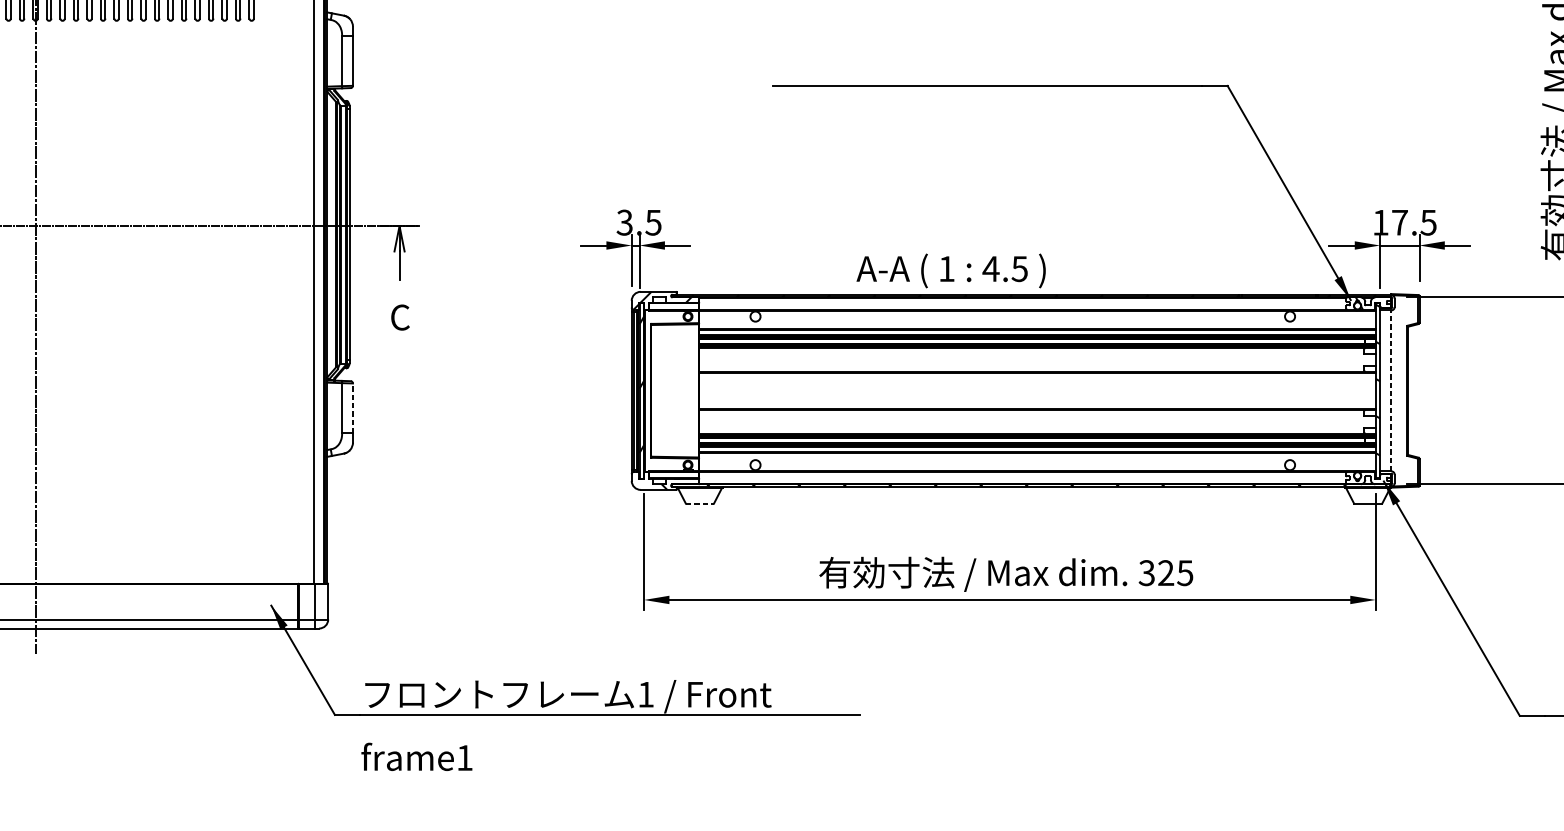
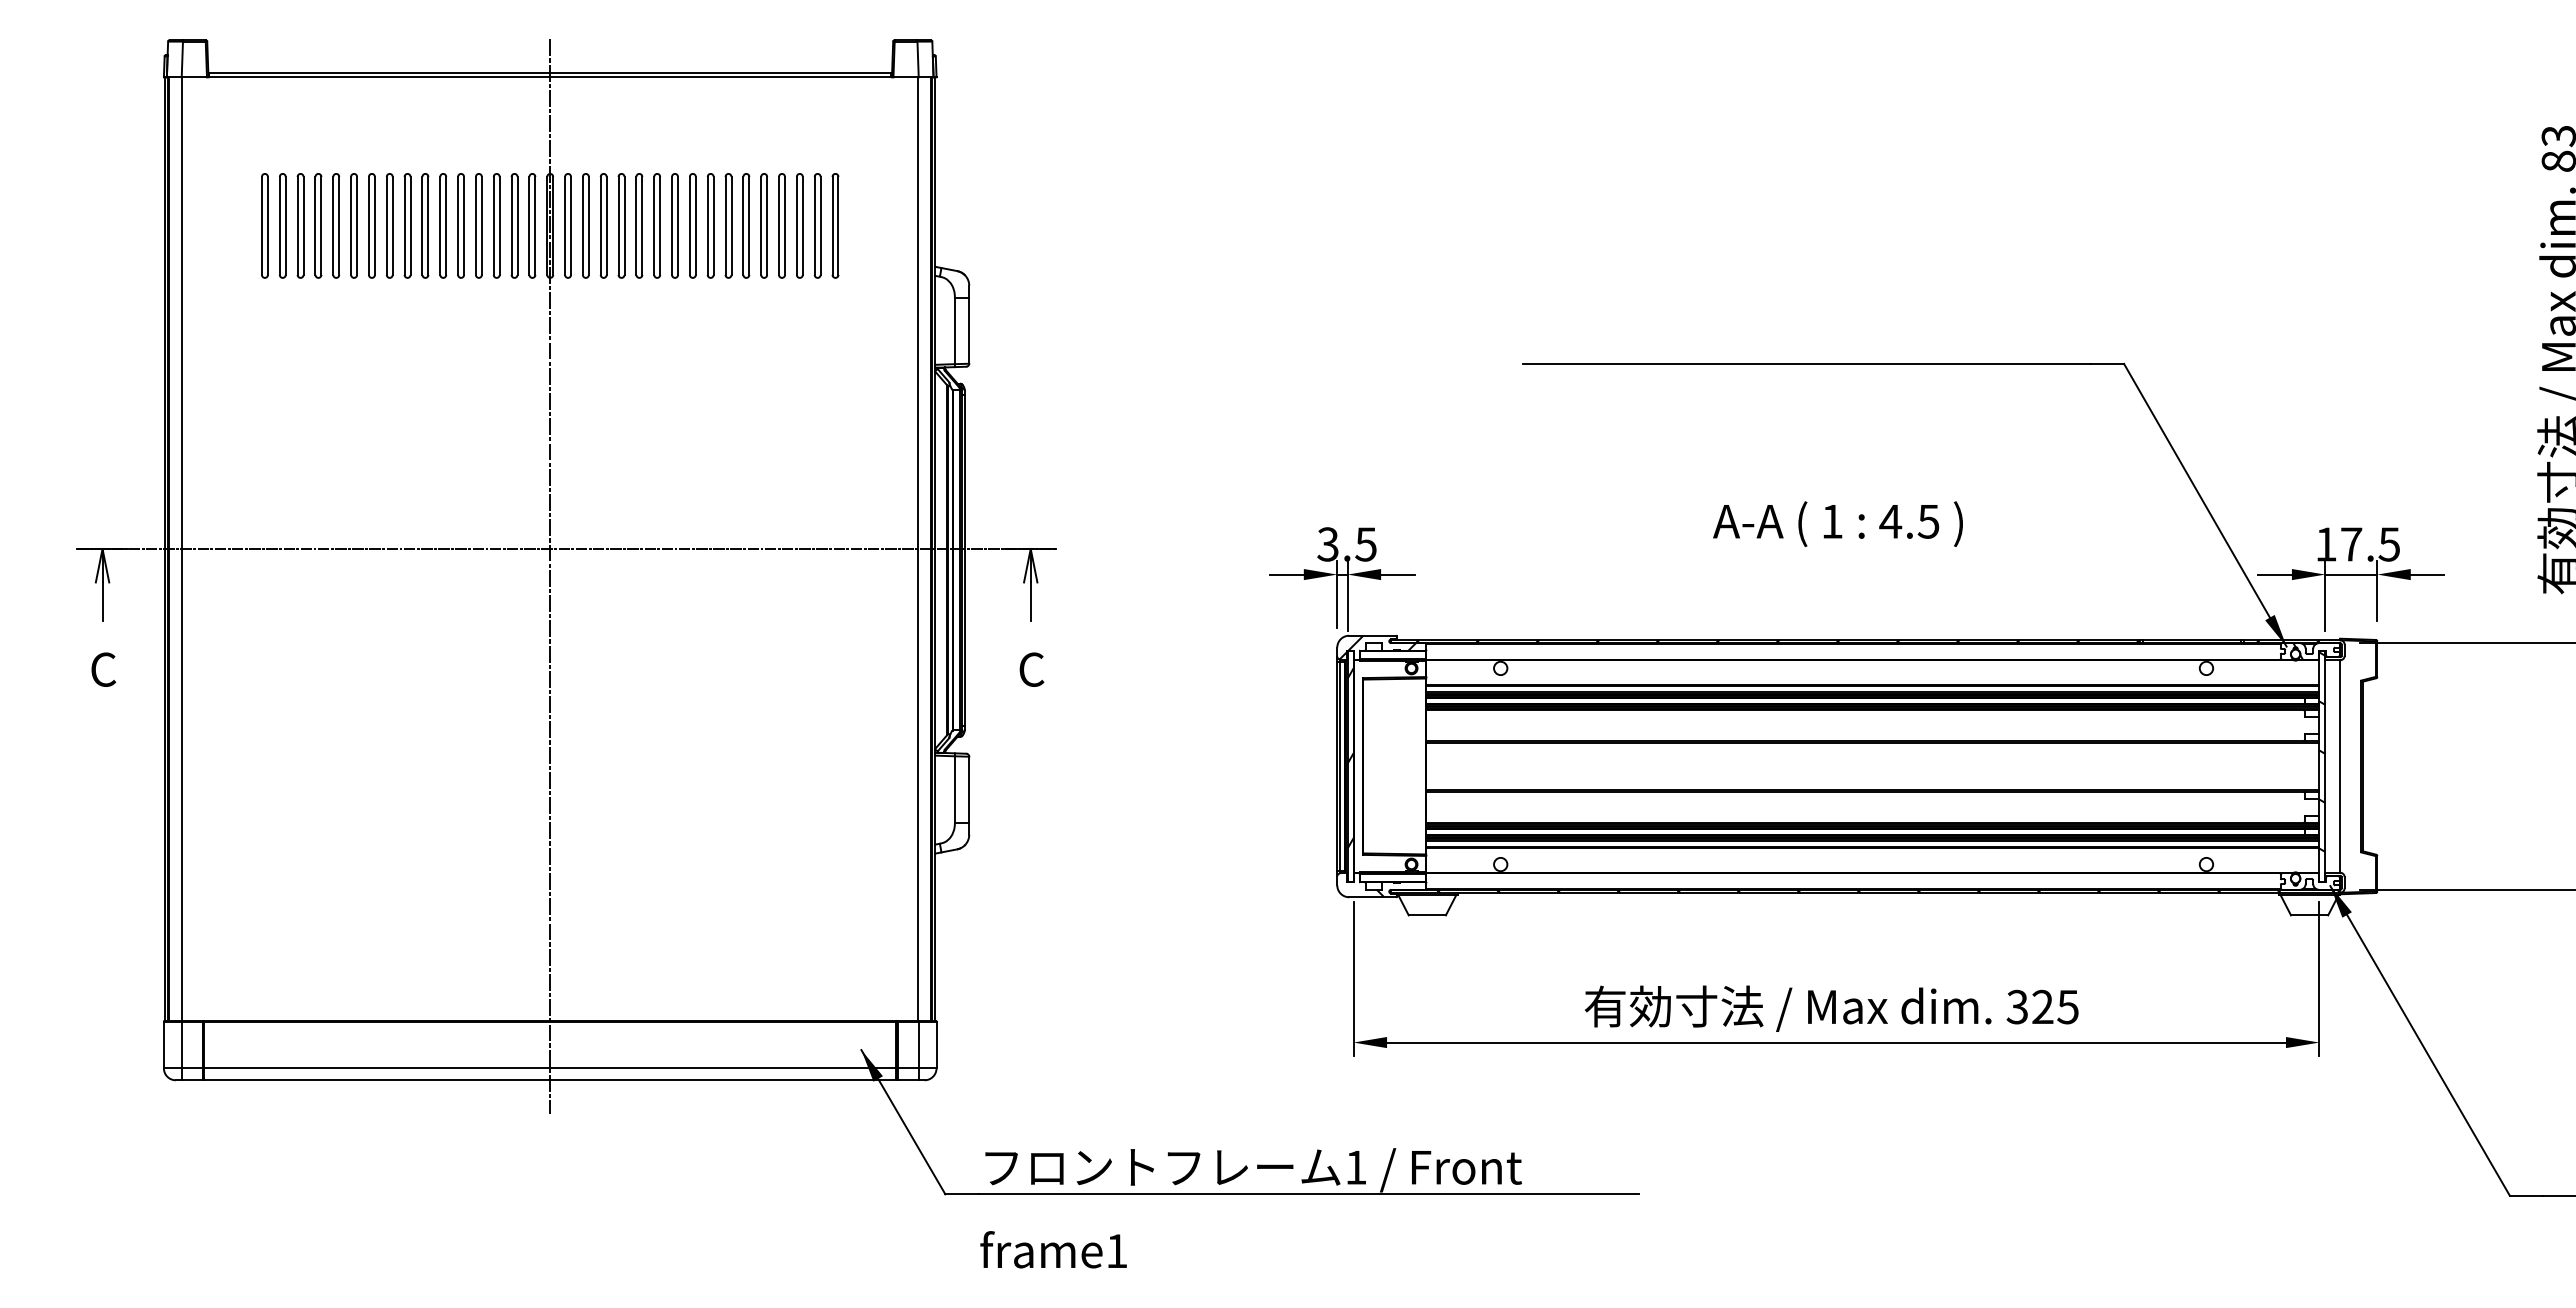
text: (950, 271) -> (1837, 524), moved
line: (1391, 390) -> (2340, 766), dashed -> solid
line: (353, 408) -> (969, 789), dashed -> solid
line: (700, 503) -> (1427, 915), dashed -> solid

